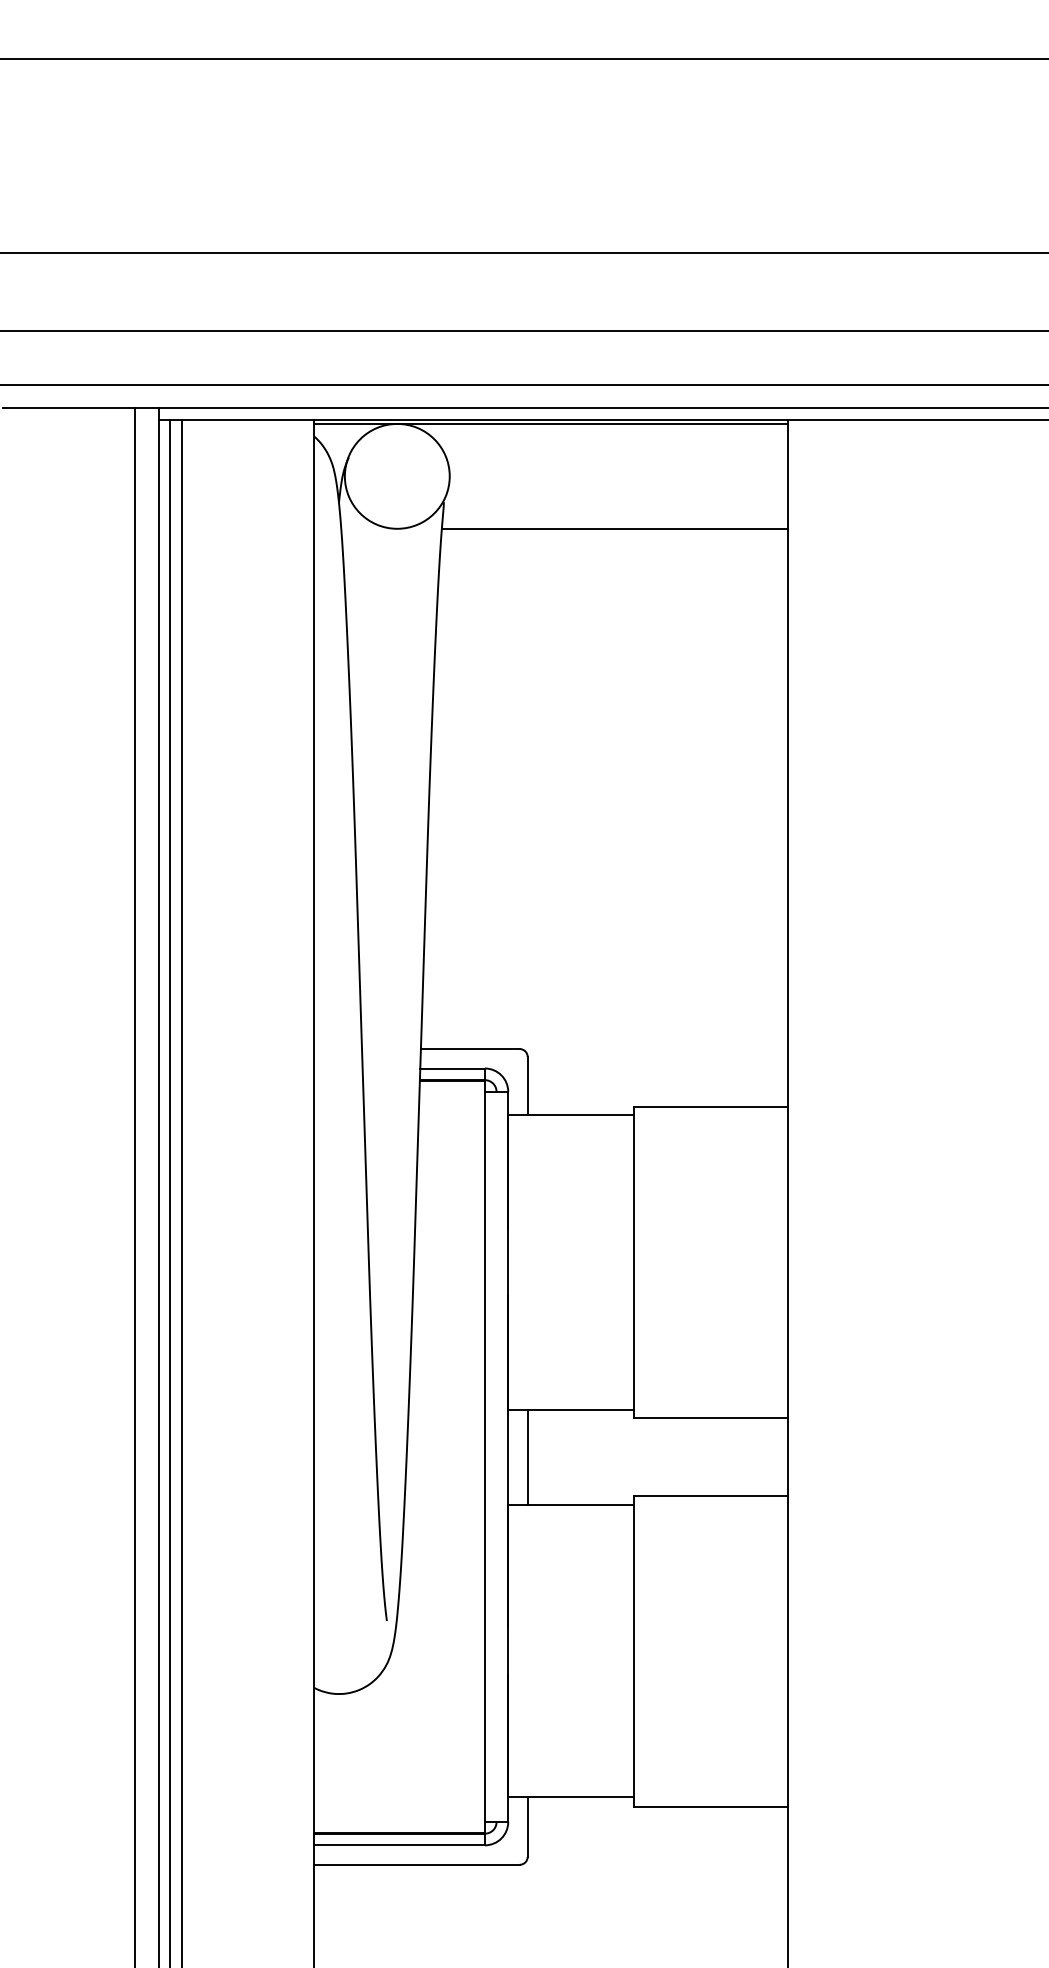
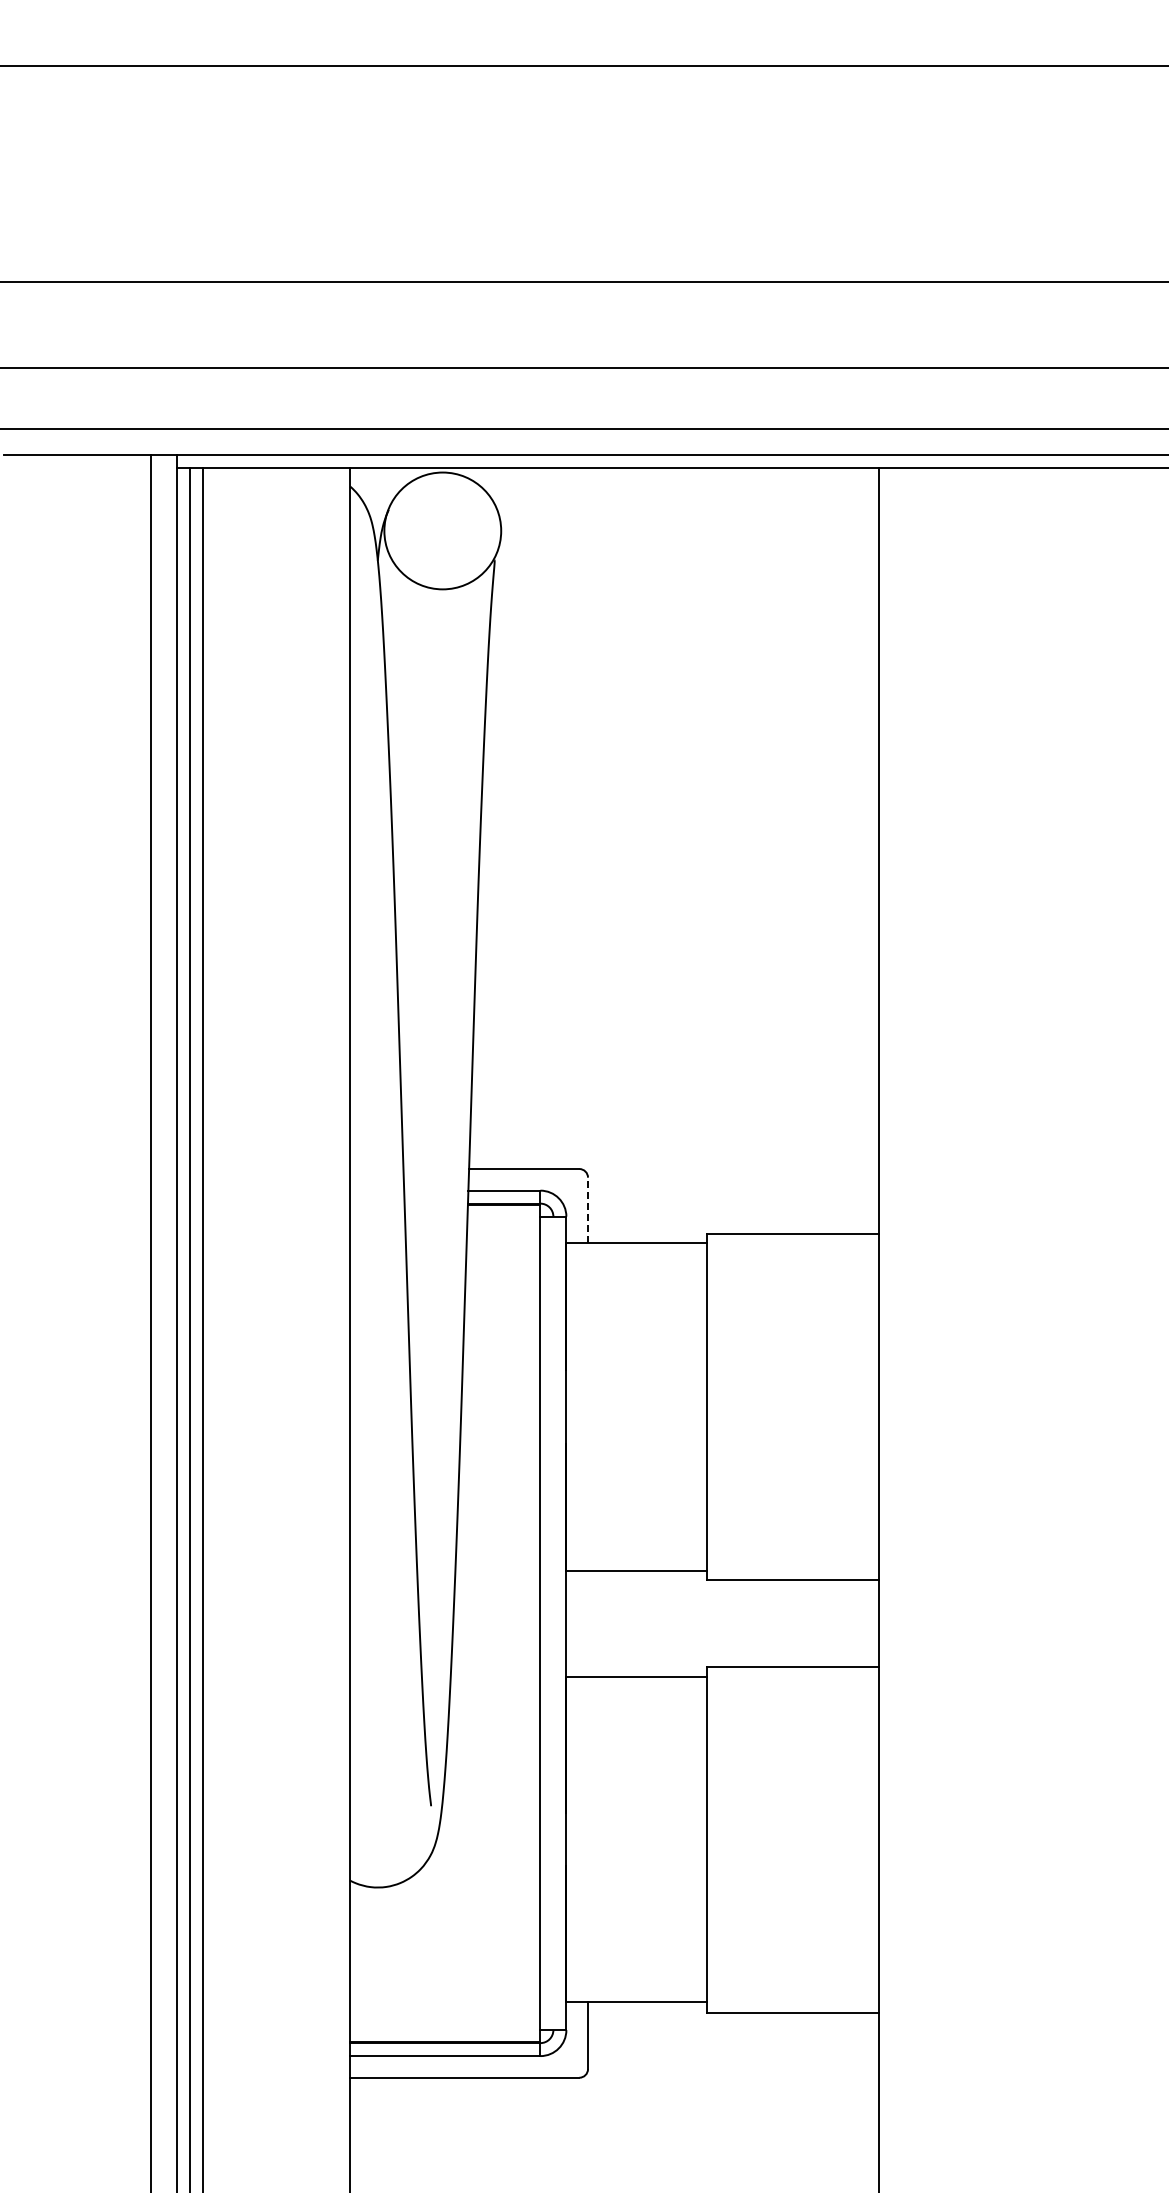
line: (551, 423) -> (614, 472), removed
line: (615, 528) -> (685, 589), removed
line: (528, 1085) -> (588, 1209), solid -> dashed
line: (528, 1457) -> (588, 1624), removed

